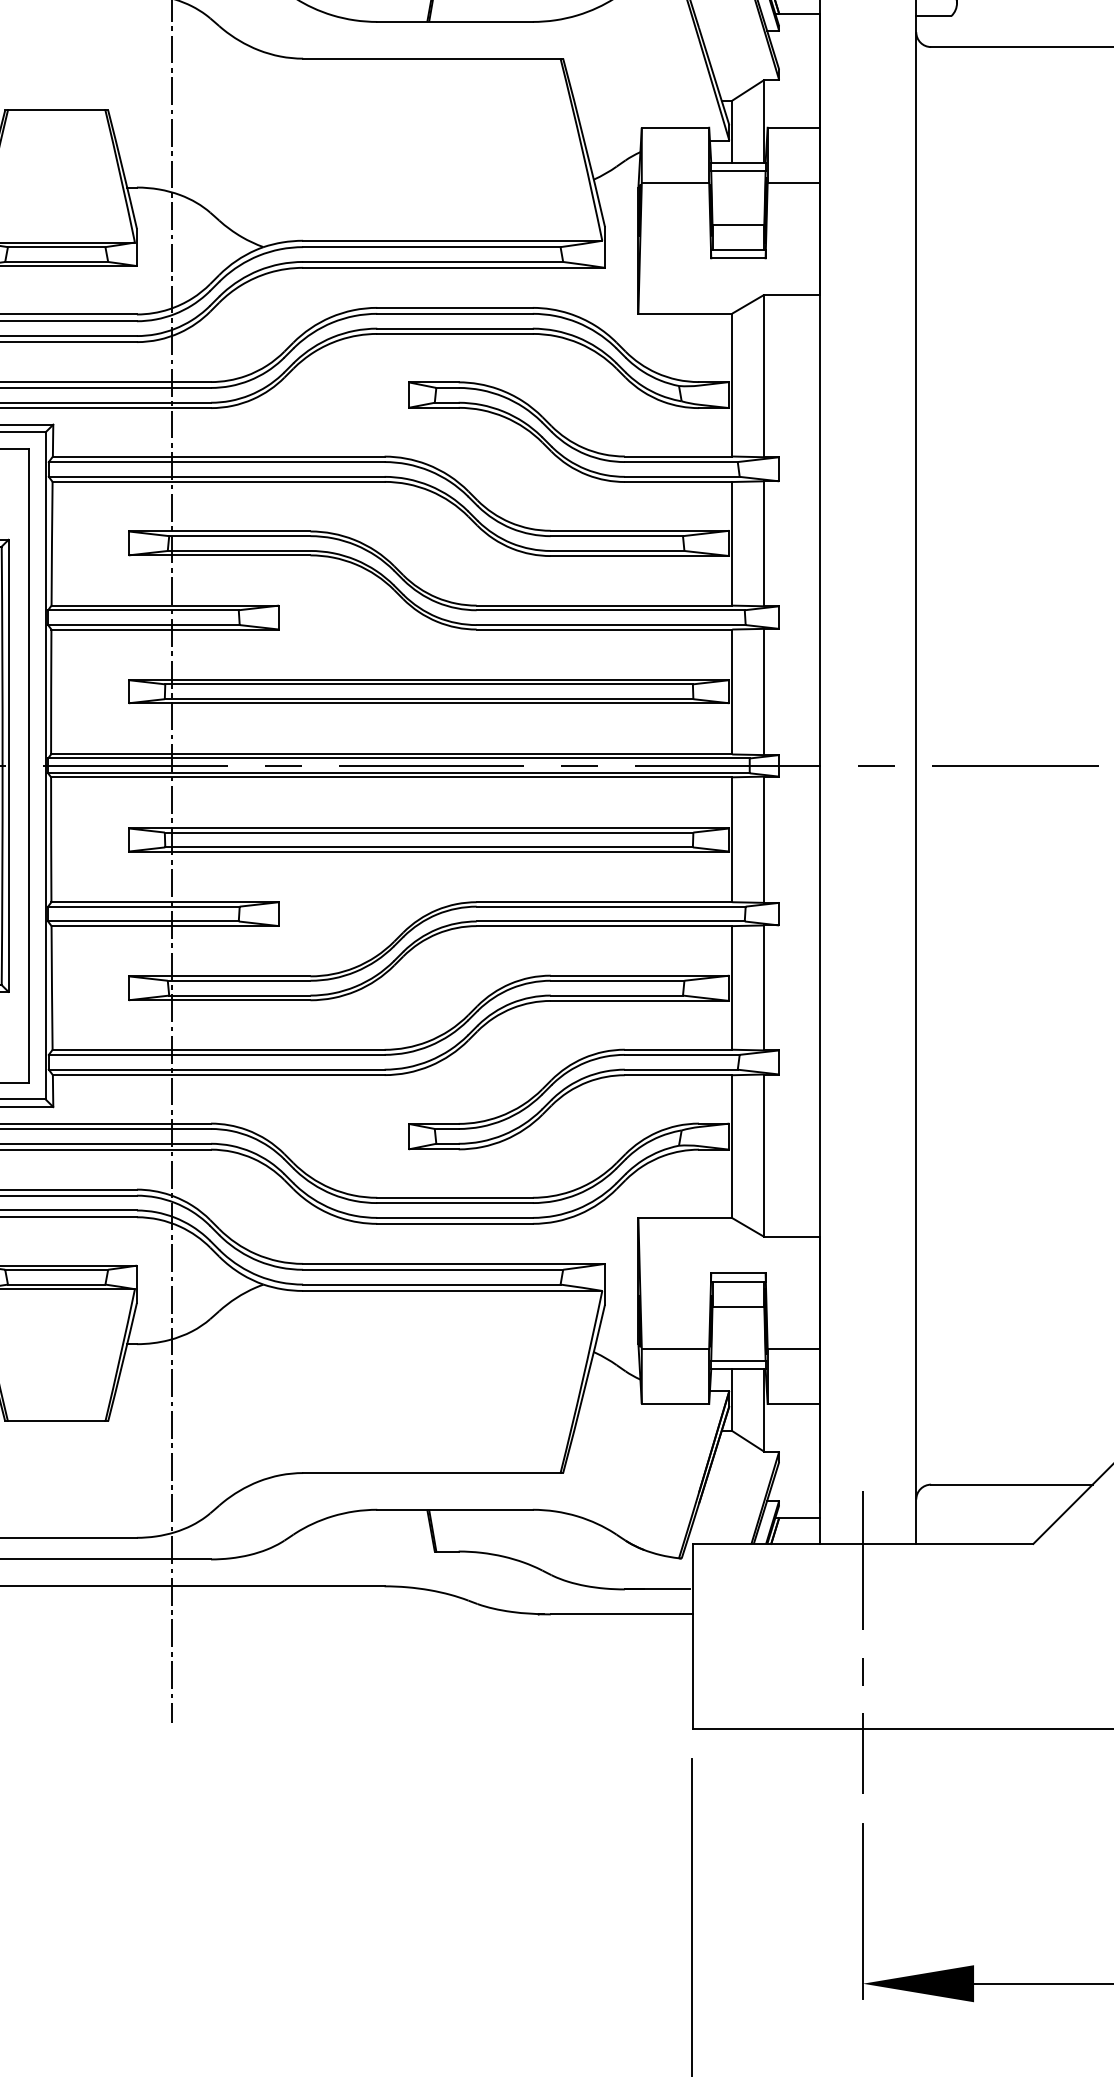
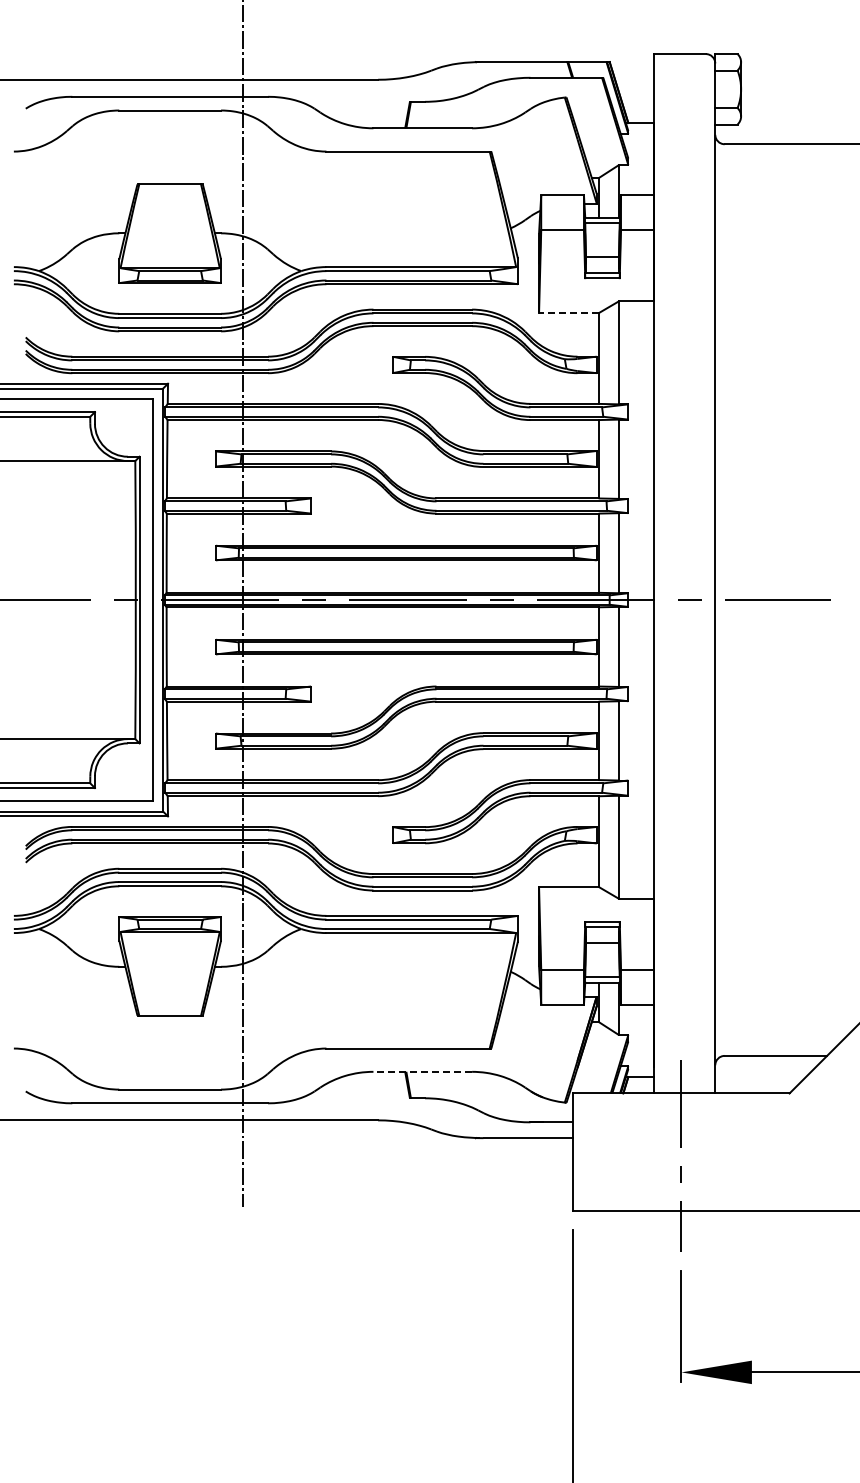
line: (684, 313) -> (568, 313), solid -> dashed
line: (454, 1509) -> (422, 1071), solid -> dashed

